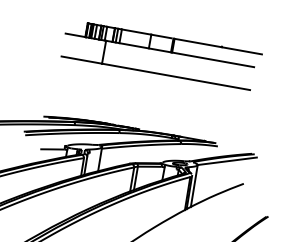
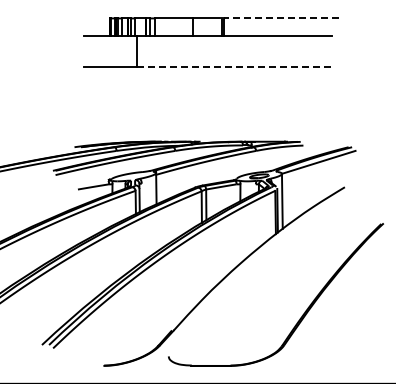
line: (217, 46) -> (280, 18), solid -> dashed
line: (176, 76) -> (234, 66), solid -> dashed

